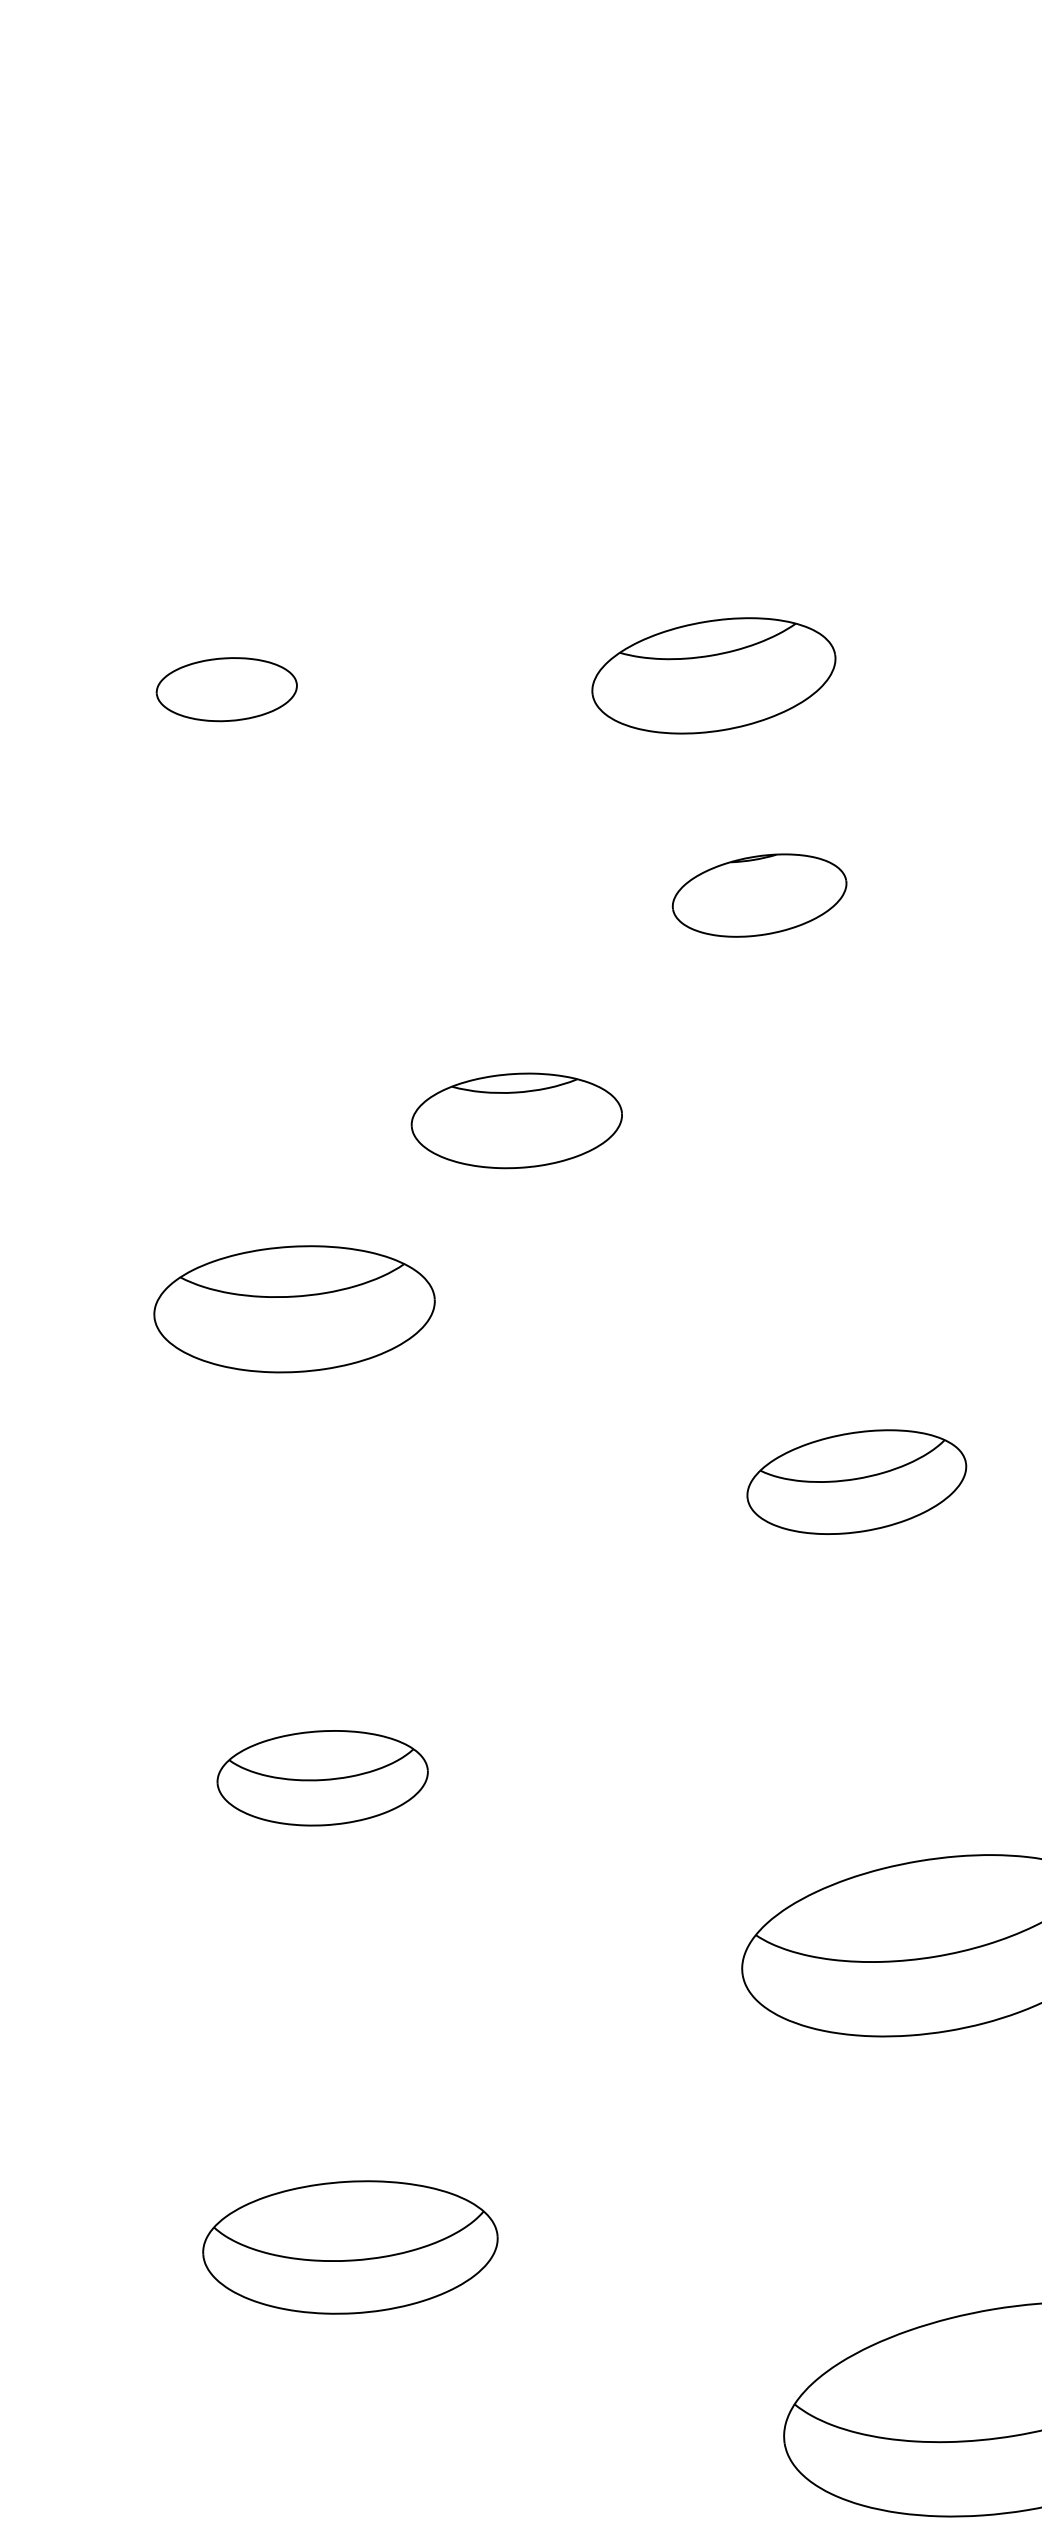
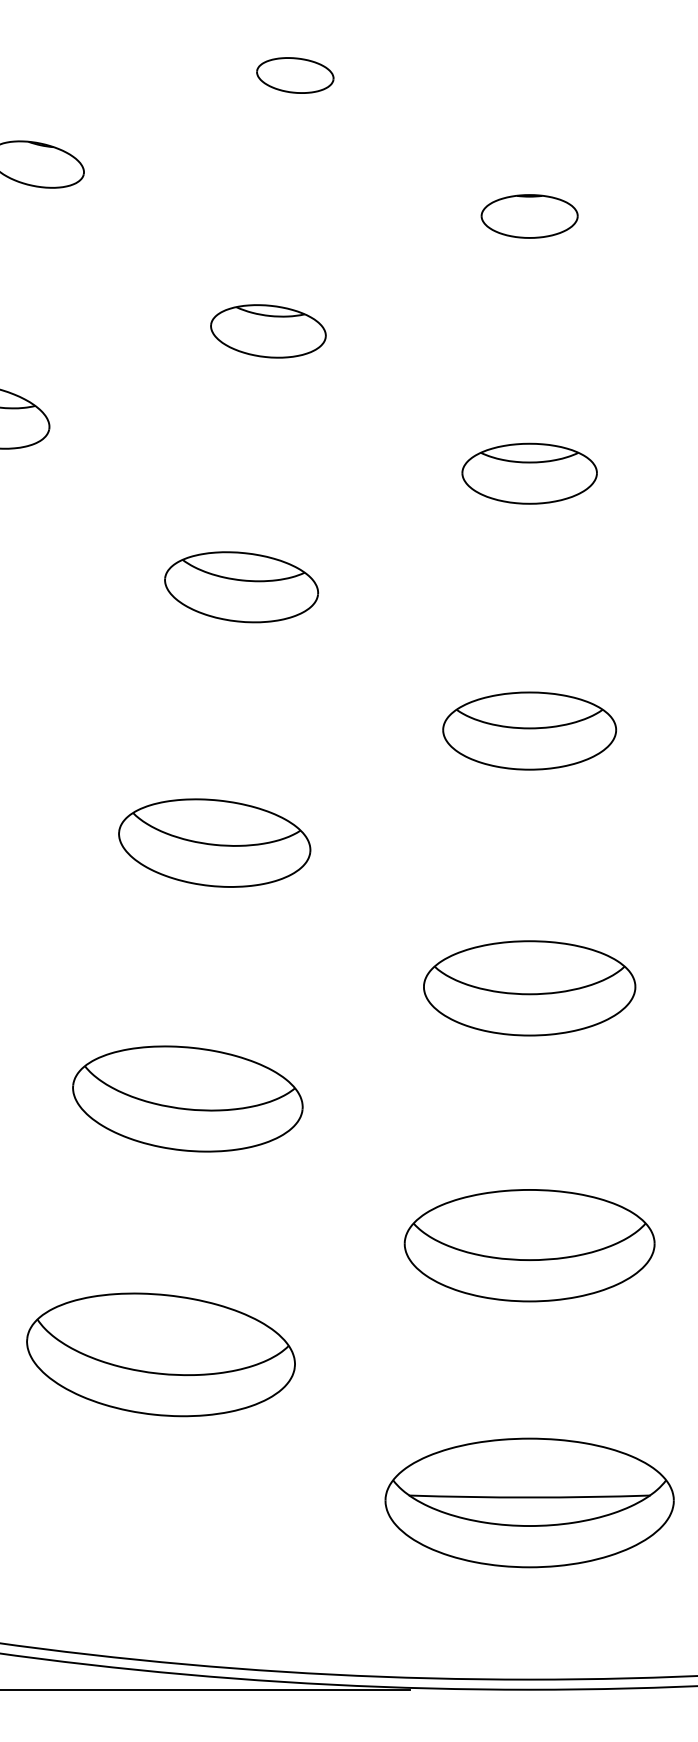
part: (713, 675) -> (529, 473), moved
part: (227, 689) -> (295, 75), moved
part: (759, 895) -> (529, 216), moved
part: (517, 1120) -> (268, 331), moved
part: (856, 1481) -> (529, 730), size x1.43
part: (322, 1777) -> (214, 842), size x1.67
part: (349, 2246) -> (187, 1098), size x1.43

